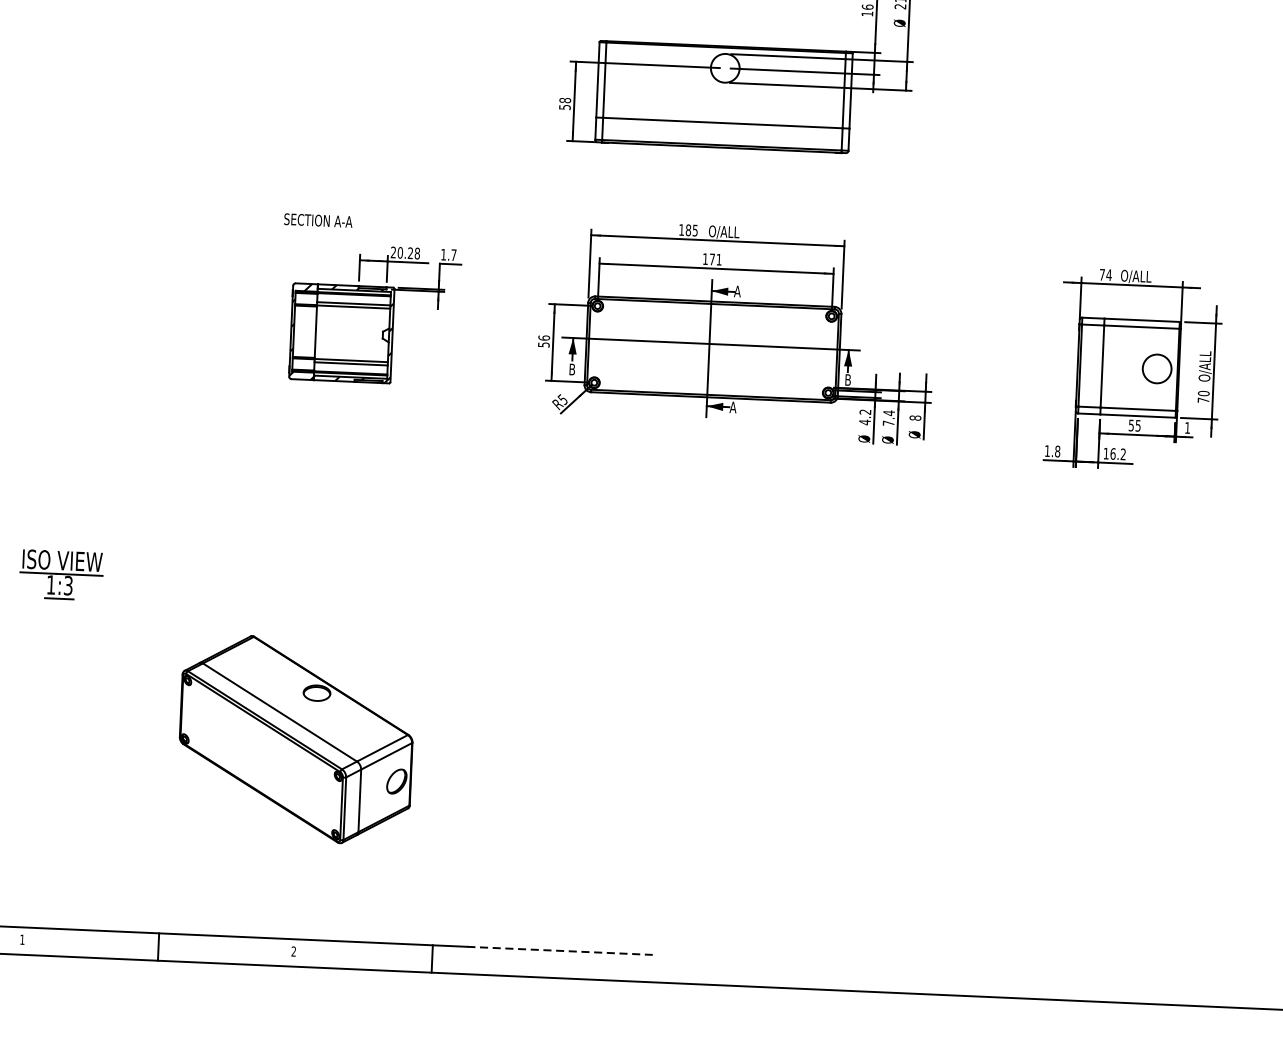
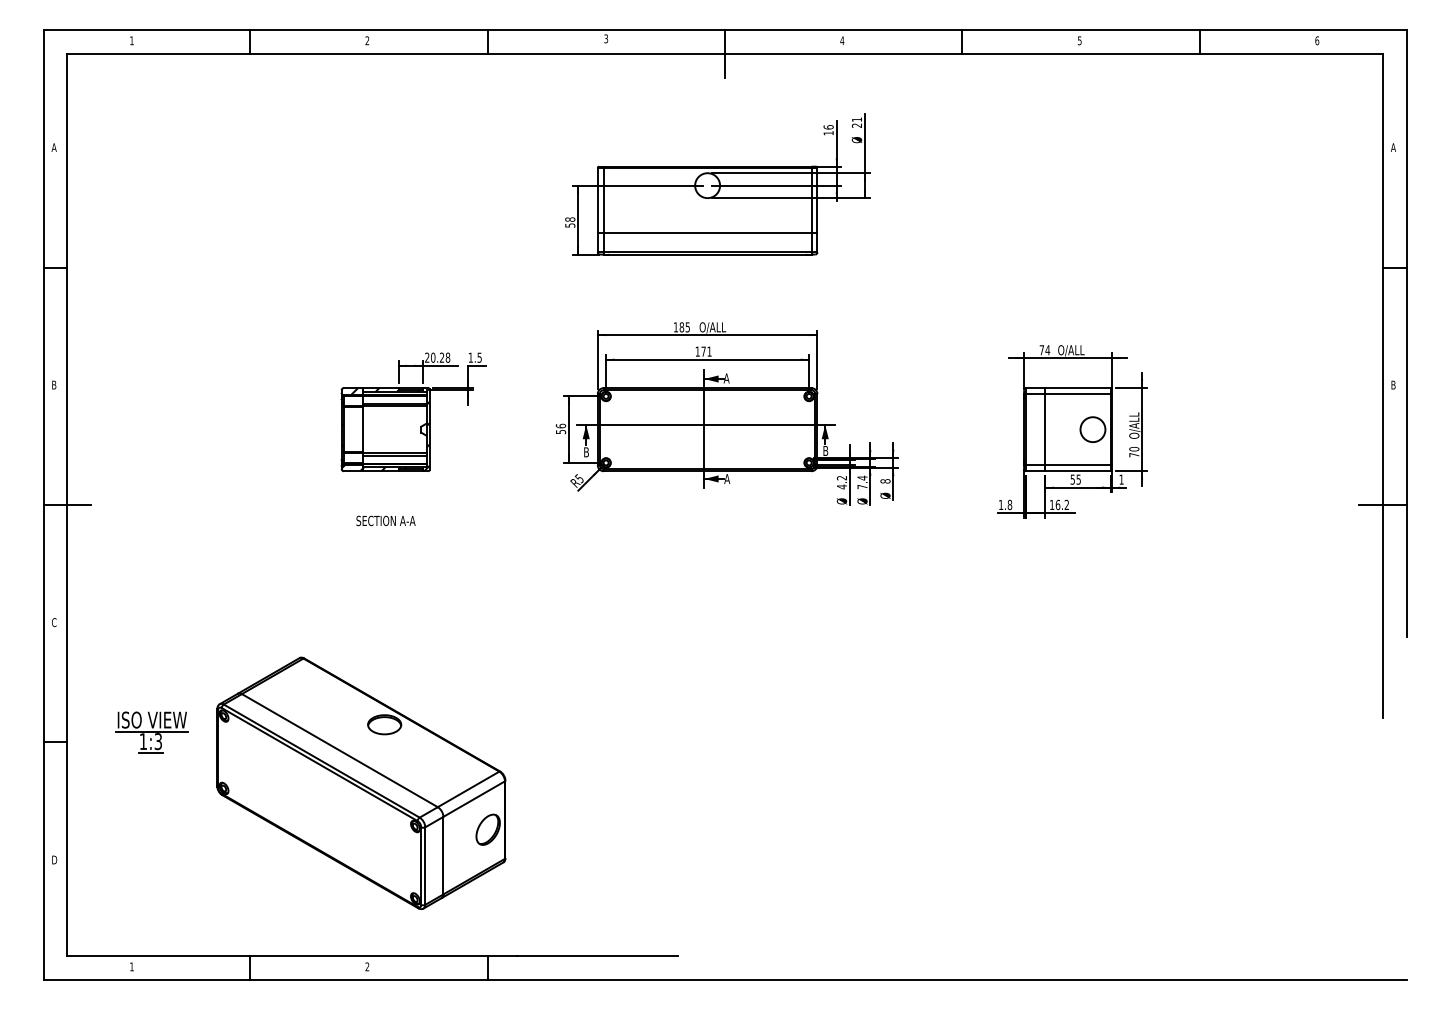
text: (317, 220) -> (385, 520), moved
text: (453, 254) -> (479, 357), 1.7 -> 1.5
part: (60, 574) -> (151, 732), moved
part: (296, 738) -> (361, 782), size x1.43
line: (560, 951) -> (598, 956), dashed -> solid

